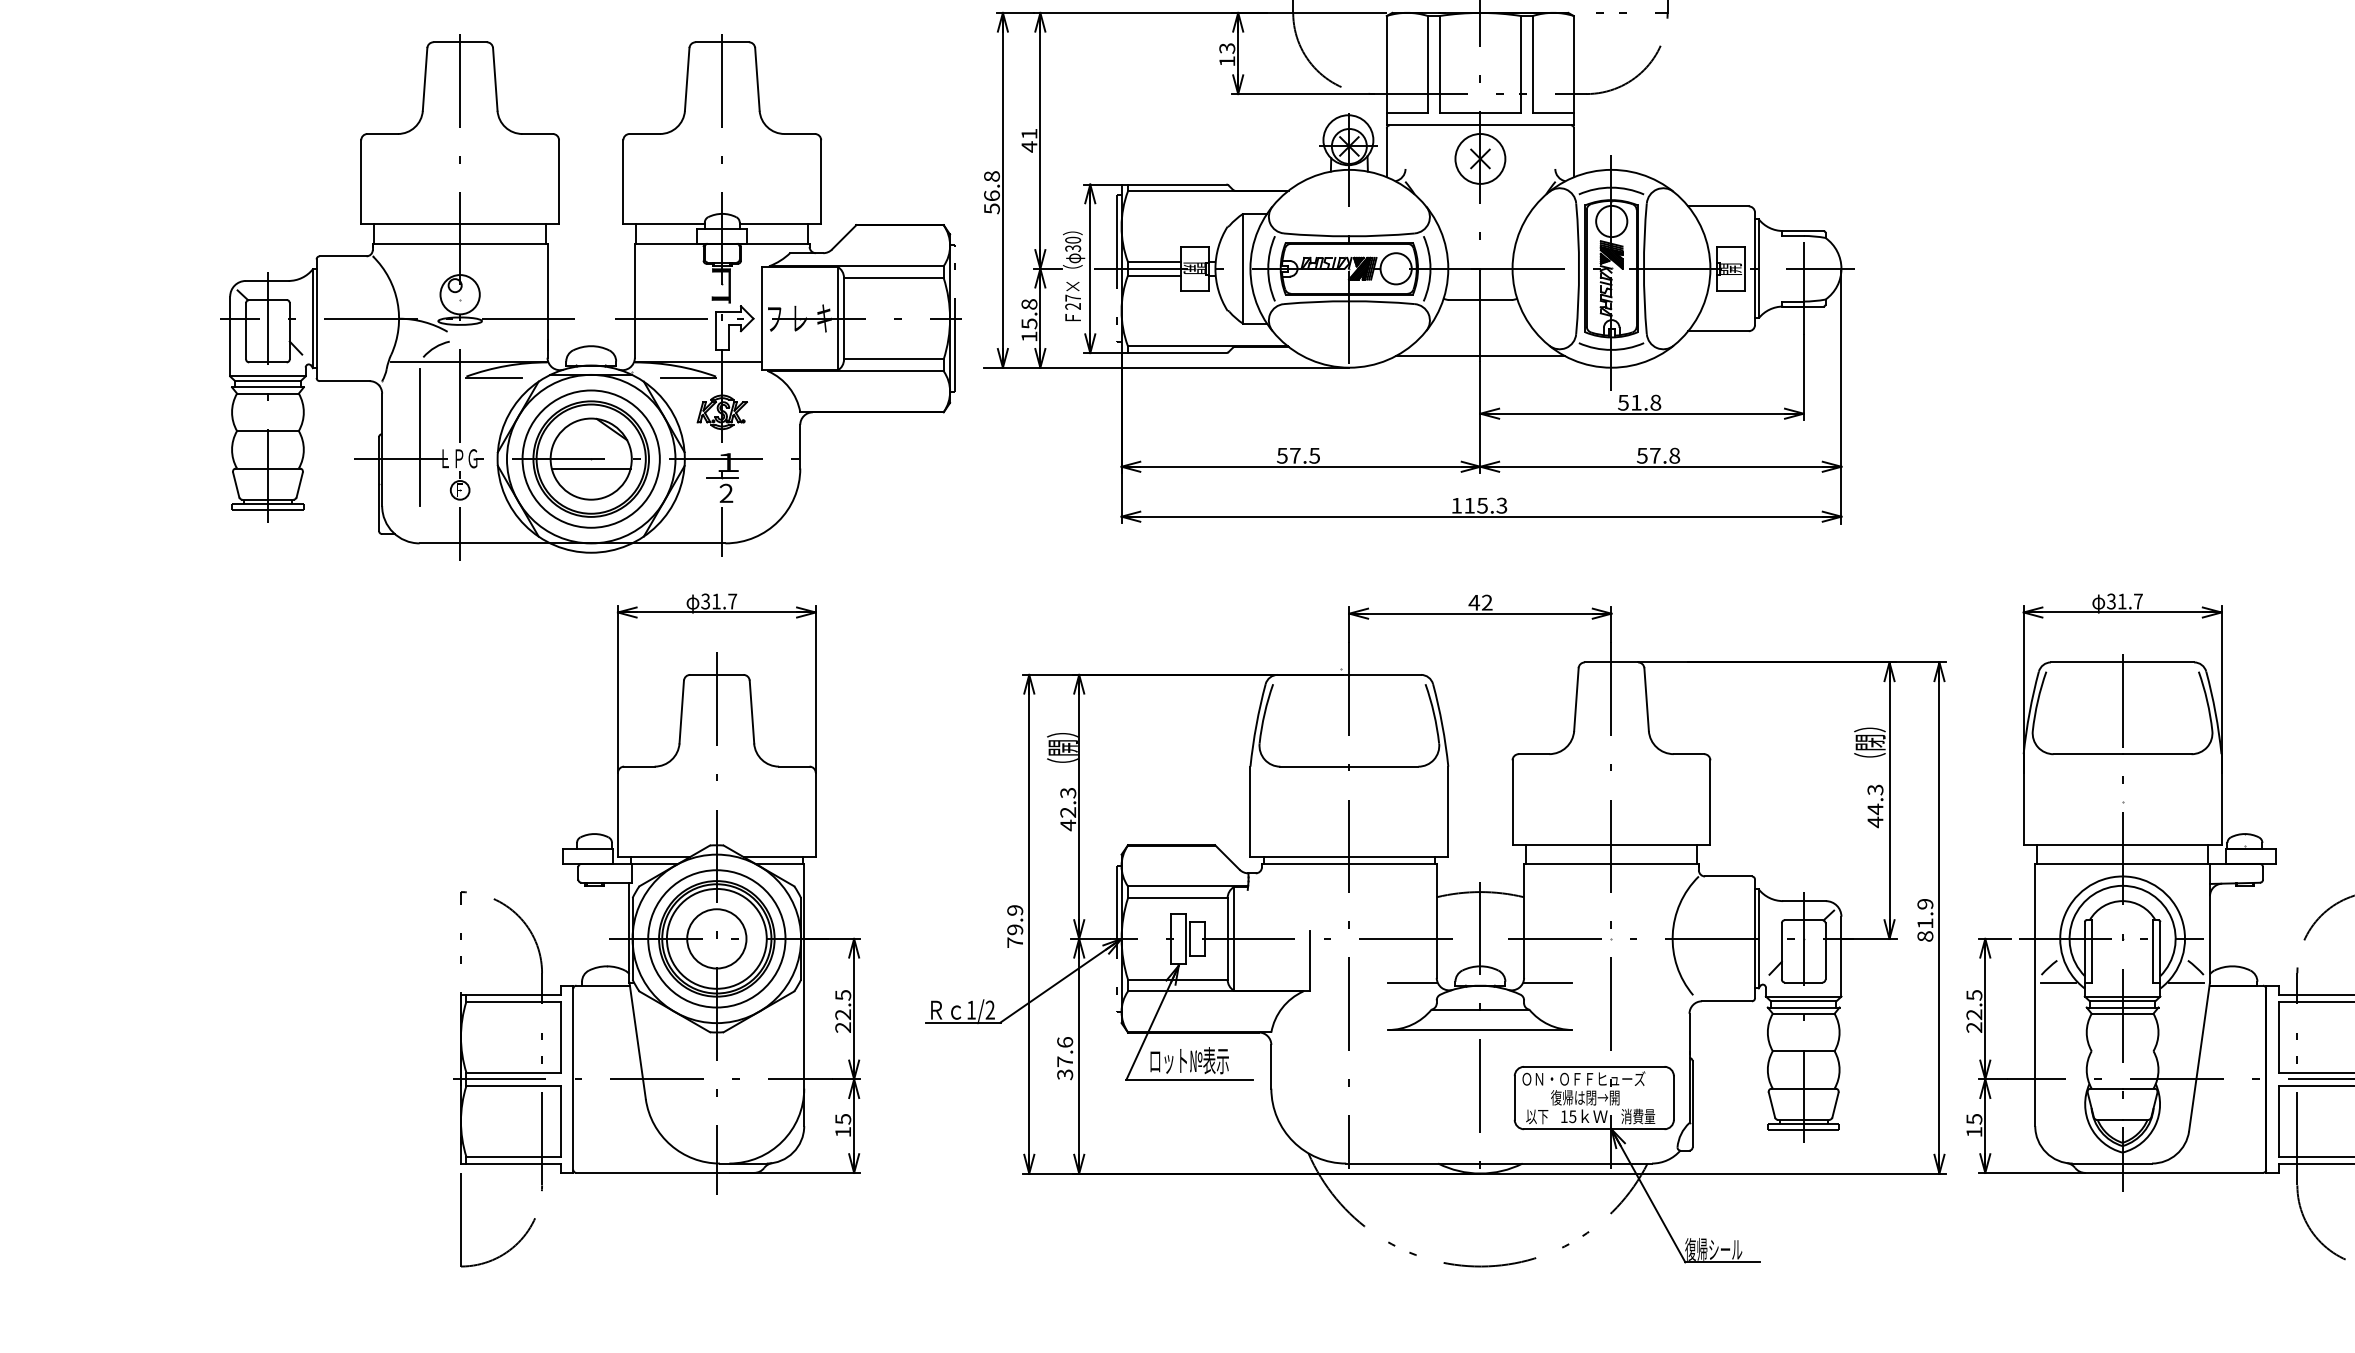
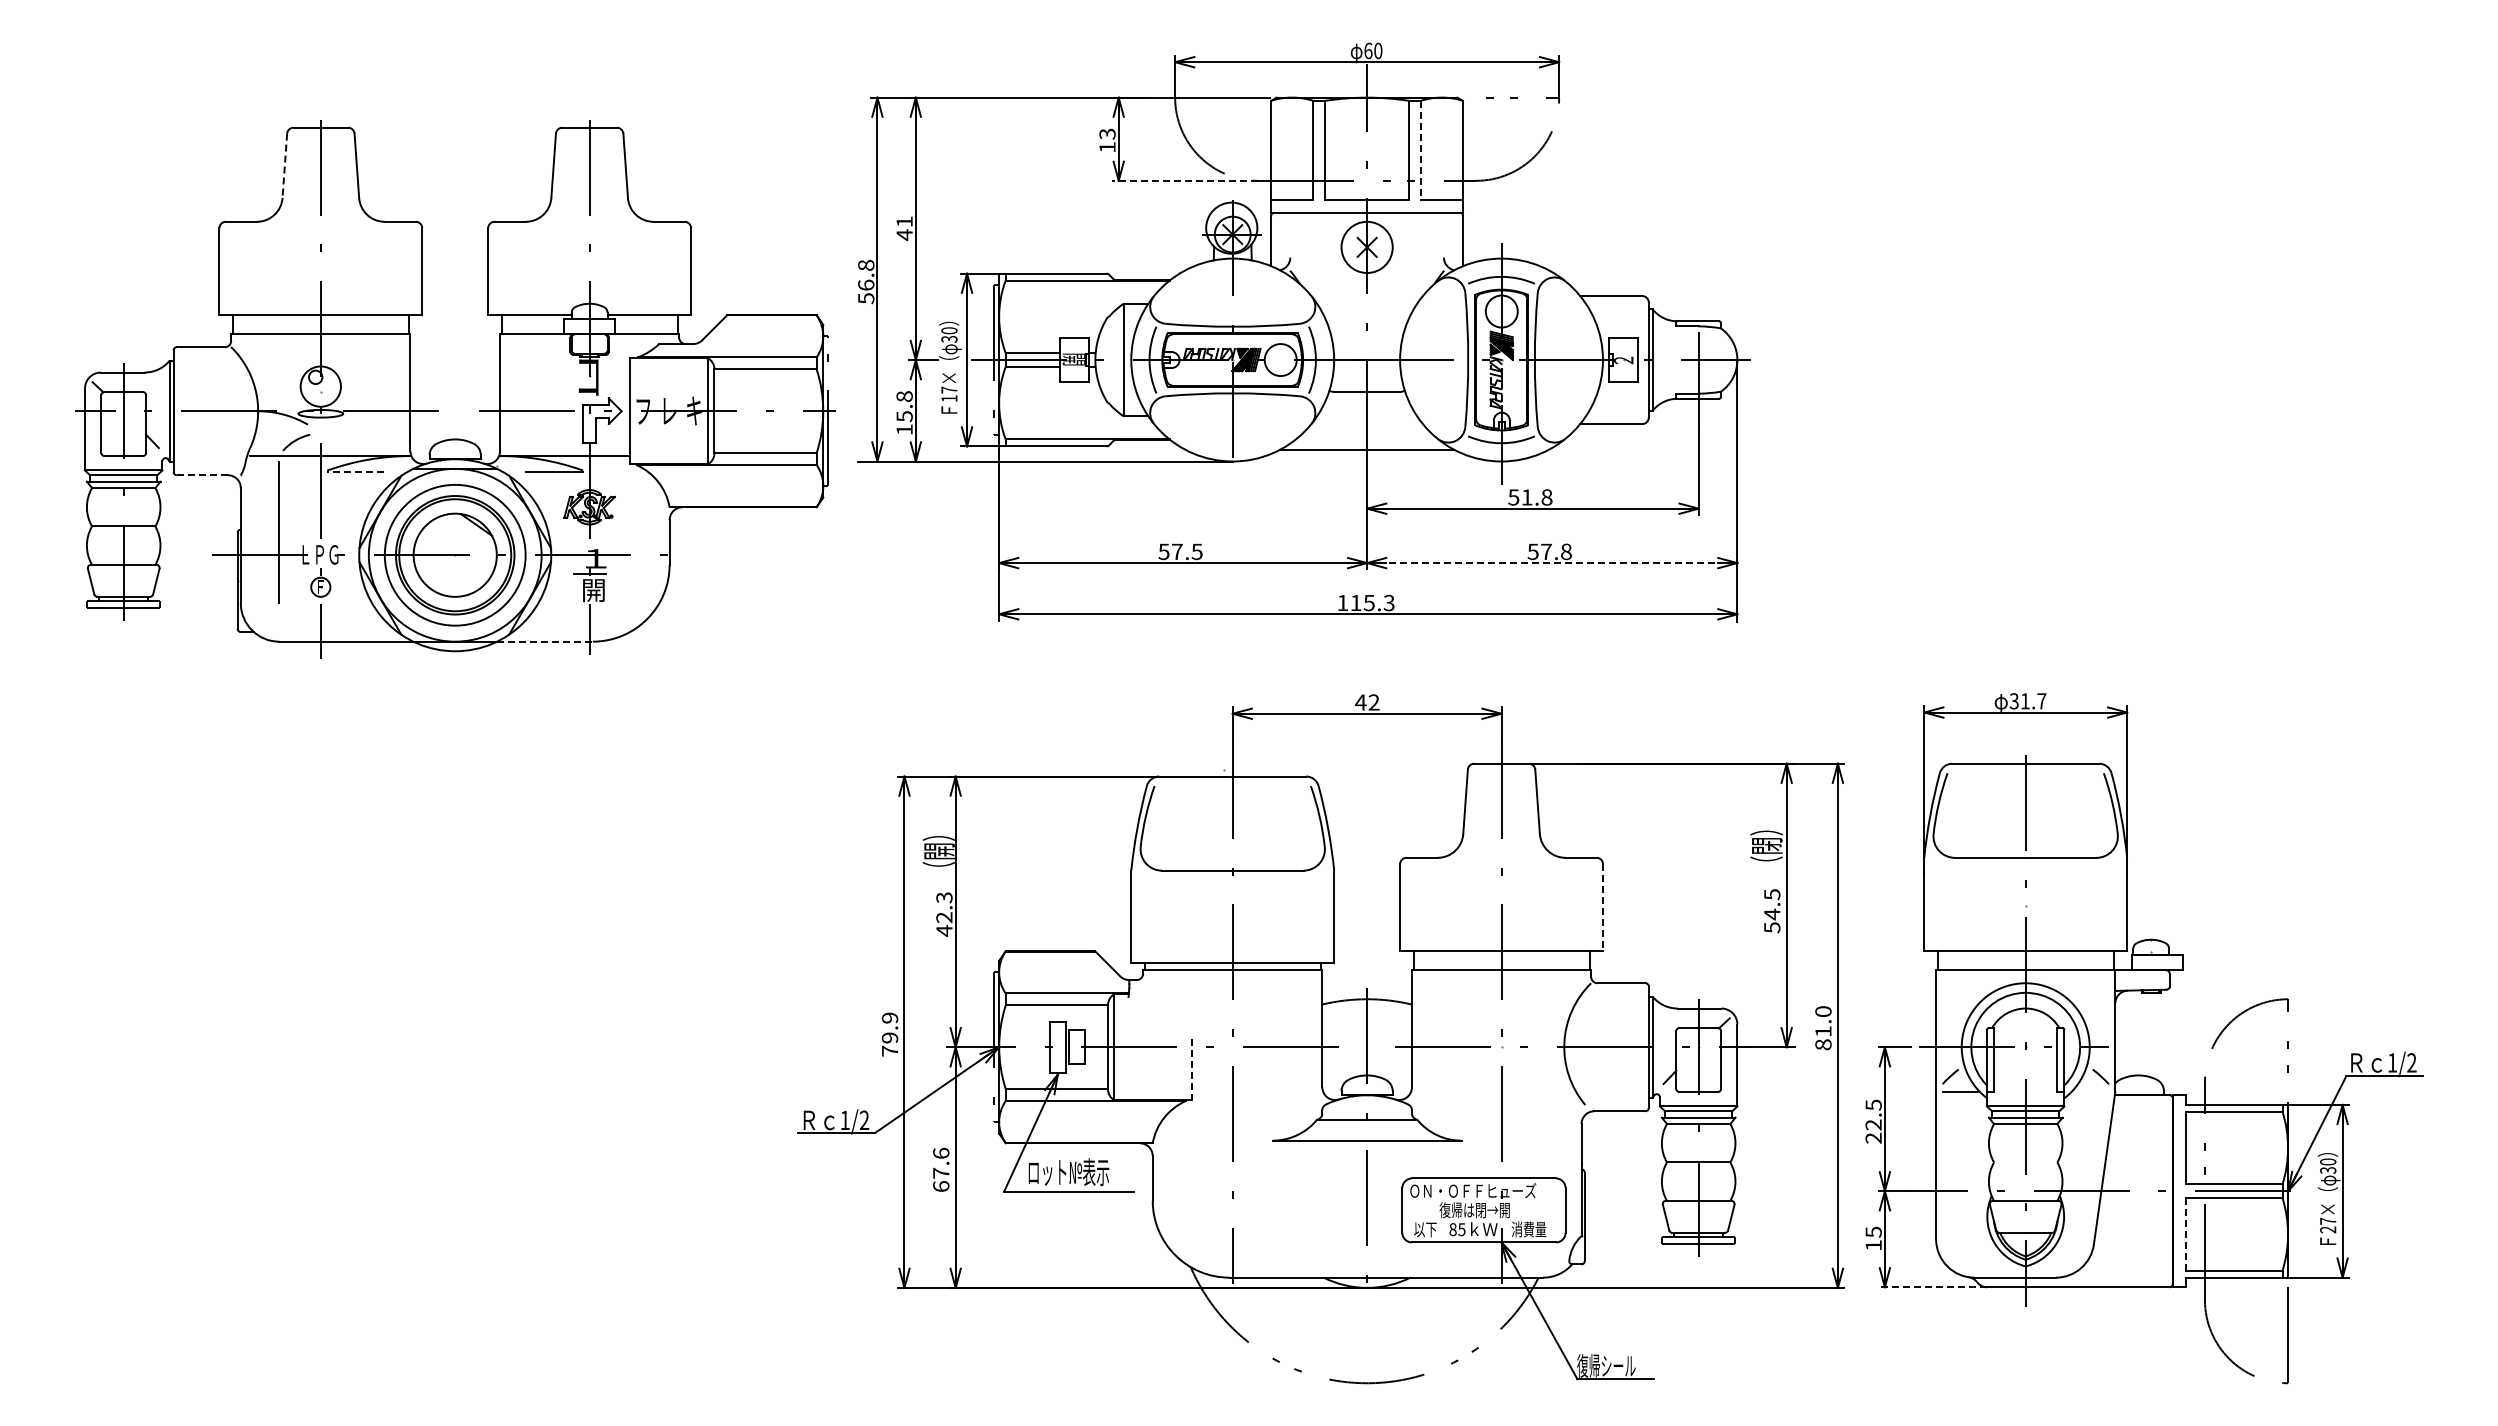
line: (1533, 64) -> (1421, 150), solid -> dashed
line: (424, 80) -> (284, 166), solid -> dashed
line: (1303, 93) -> (1185, 180), solid -> dashed
text: (1731, 269) -> (1624, 360), 開 -> ２
text: (1073, 306) -> (949, 398), 27× -> 17×
line: (493, 378) -> (355, 472), solid -> dashed
line: (344, 381) -> (202, 475), solid -> dashed
line: (1660, 467) -> (1551, 563), solid -> dashed
line: (590, 469) -> (454, 565), removed
text: (726, 493) -> (593, 590), ２ -> 開
line: (678, 543) -> (544, 641), solid -> dashed
line: (1709, 802) -> (1602, 907), solid -> dashed
text: (1875, 806) -> (1772, 911), 44.3 -> 54.5
text: (1925, 904) -> (1823, 1011), 81.9 -> 81.0
part: (656, 930) -> (522, 1038), removed
line: (1310, 960) -> (1192, 1069), solid -> dashed
line: (1412, 983) -> (1297, 1092), removed
line: (1548, 983) -> (1436, 1092), removed
line: (2185, 983) -> (2090, 1092), removed
text: (1065, 1074) -> (941, 1186), 37.6 -> 67.6
text: (1563, 1116) -> (1452, 1229), 15 -> 85
line: (2278, 1121) -> (2185, 1234), solid -> dashed
line: (2031, 1173) -> (1932, 1287), solid -> dashed

